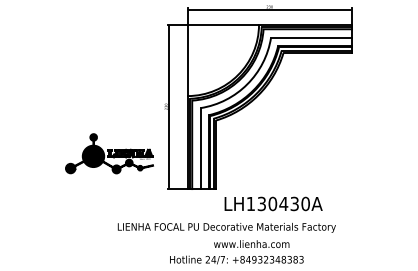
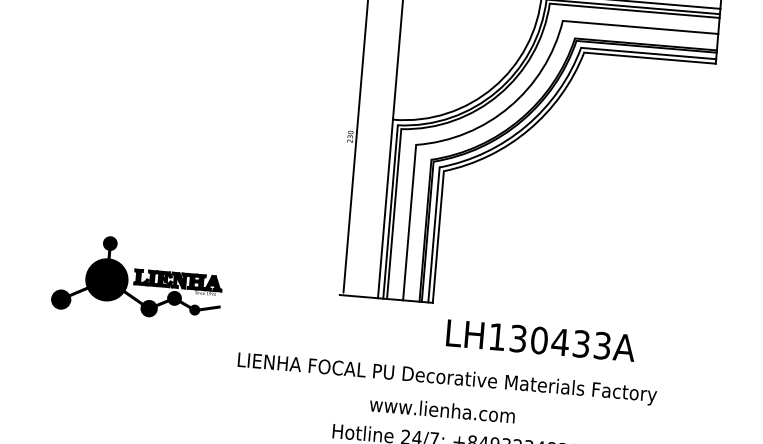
part: (109, 153) -> (138, 276), moved
text: (305, 203) -> (602, 344), LH130430A -> LH130433A
text: (251, 243) -> (442, 408), moved

